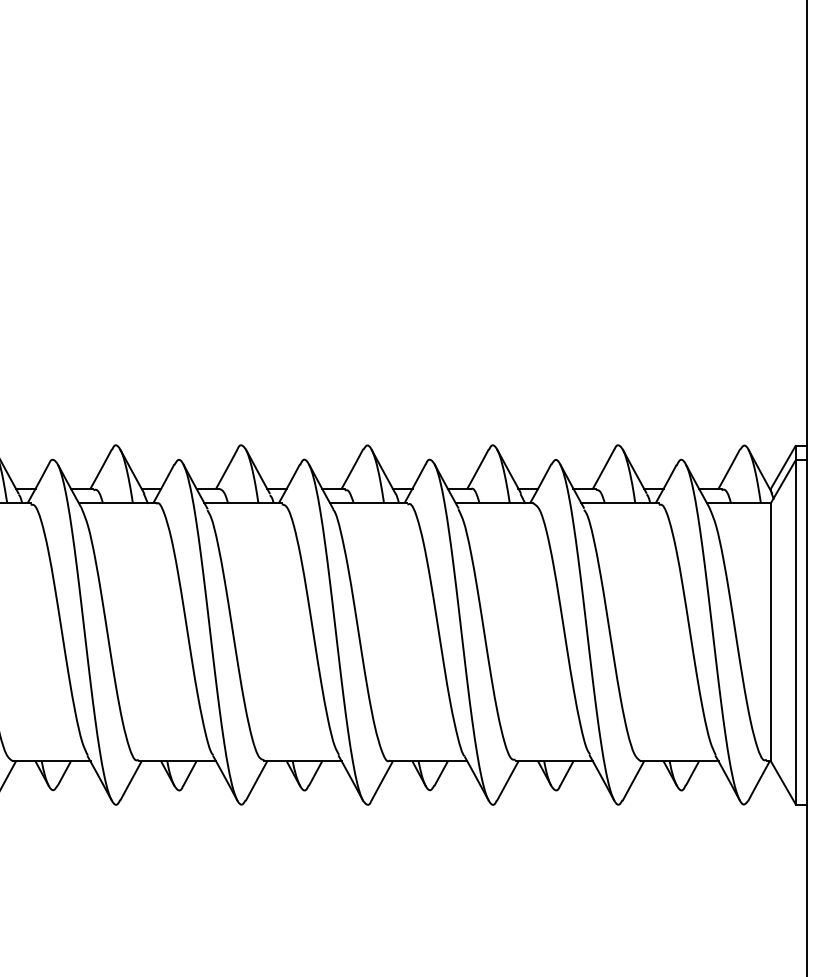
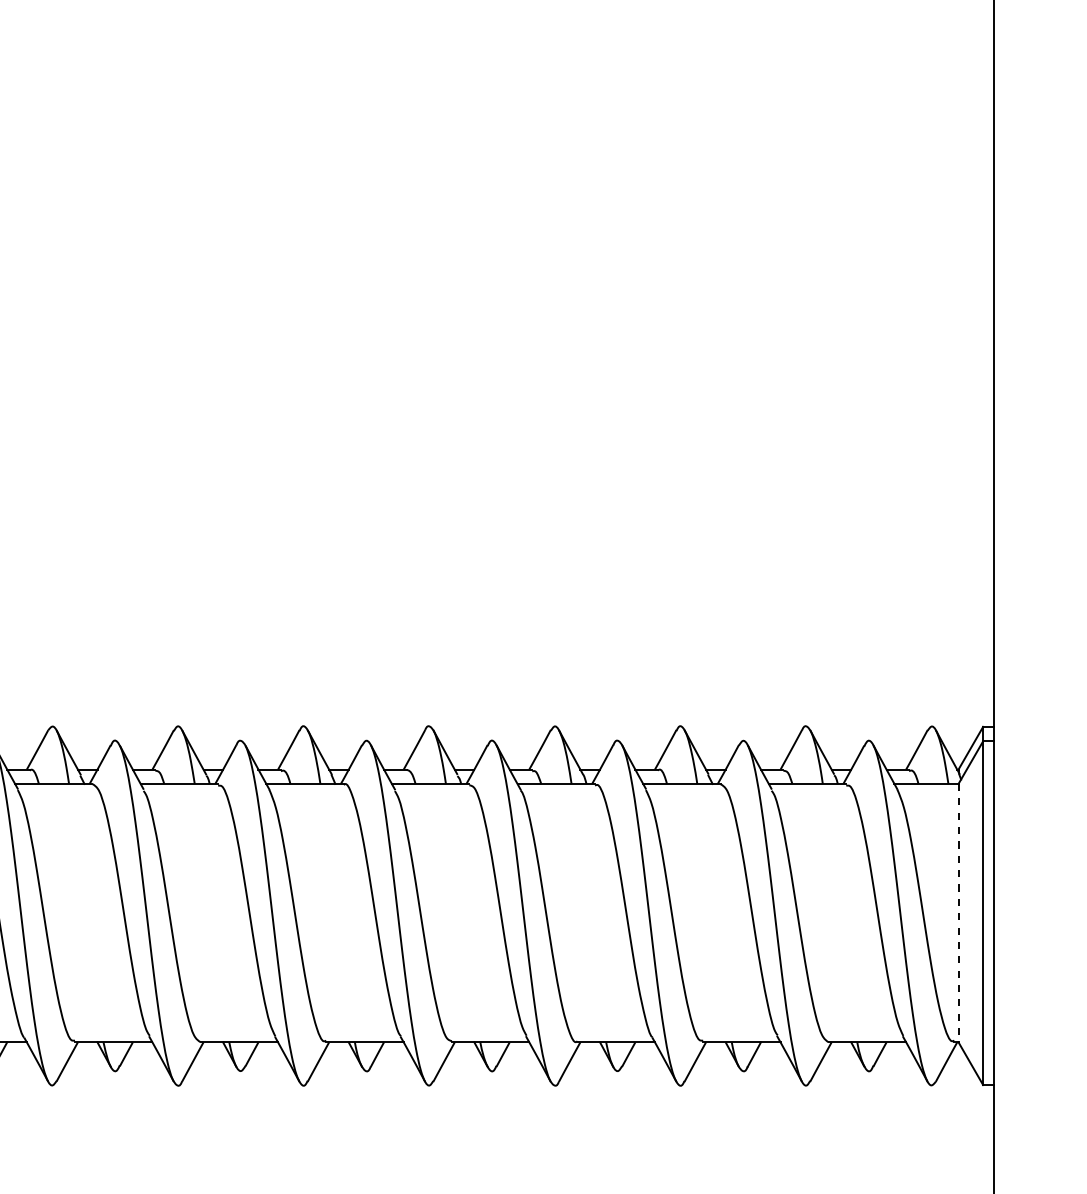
line: (770, 632) -> (958, 913), solid -> dashed

